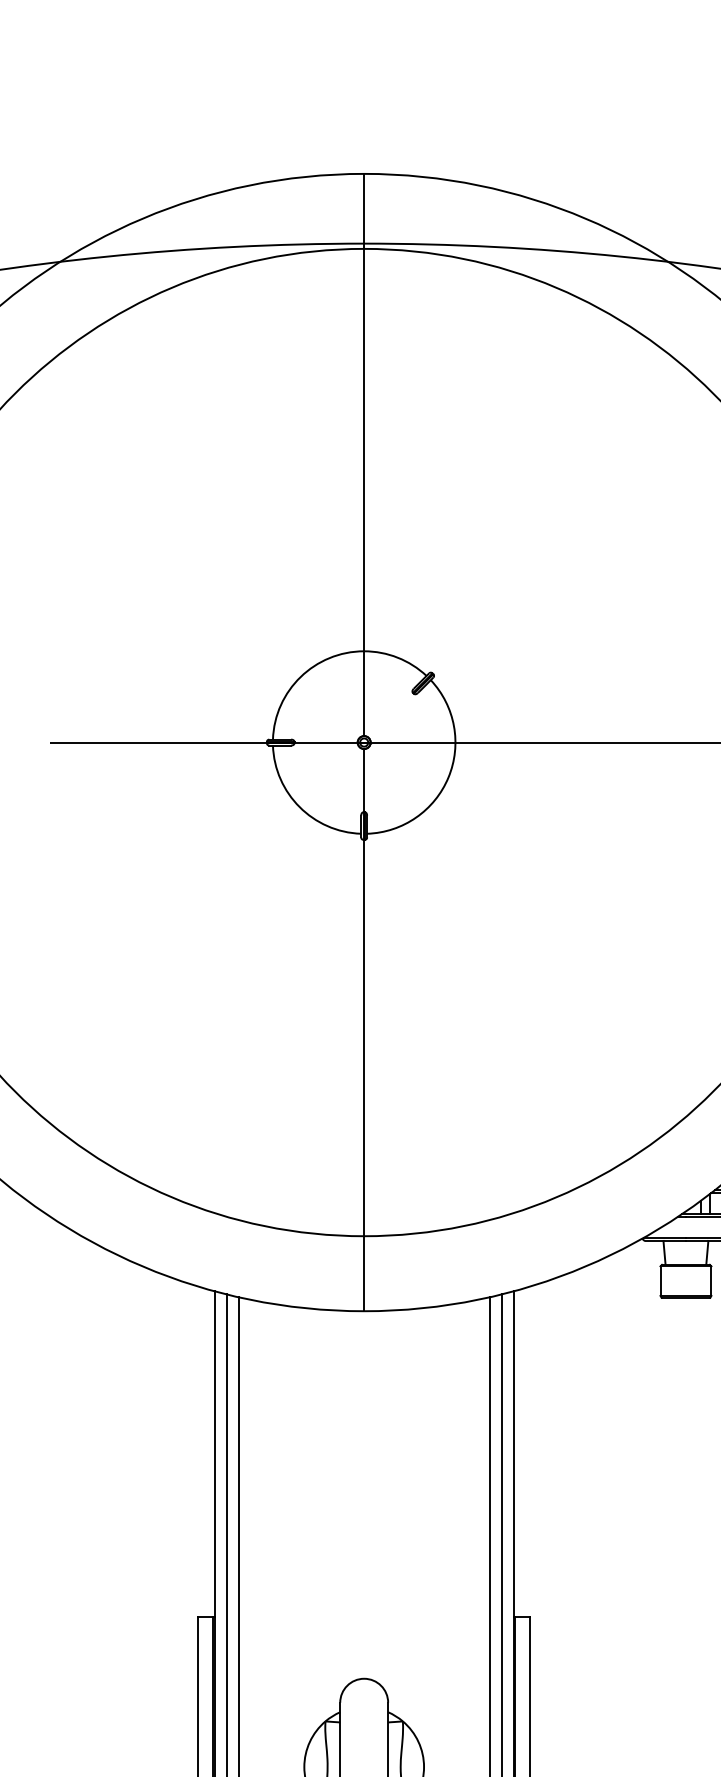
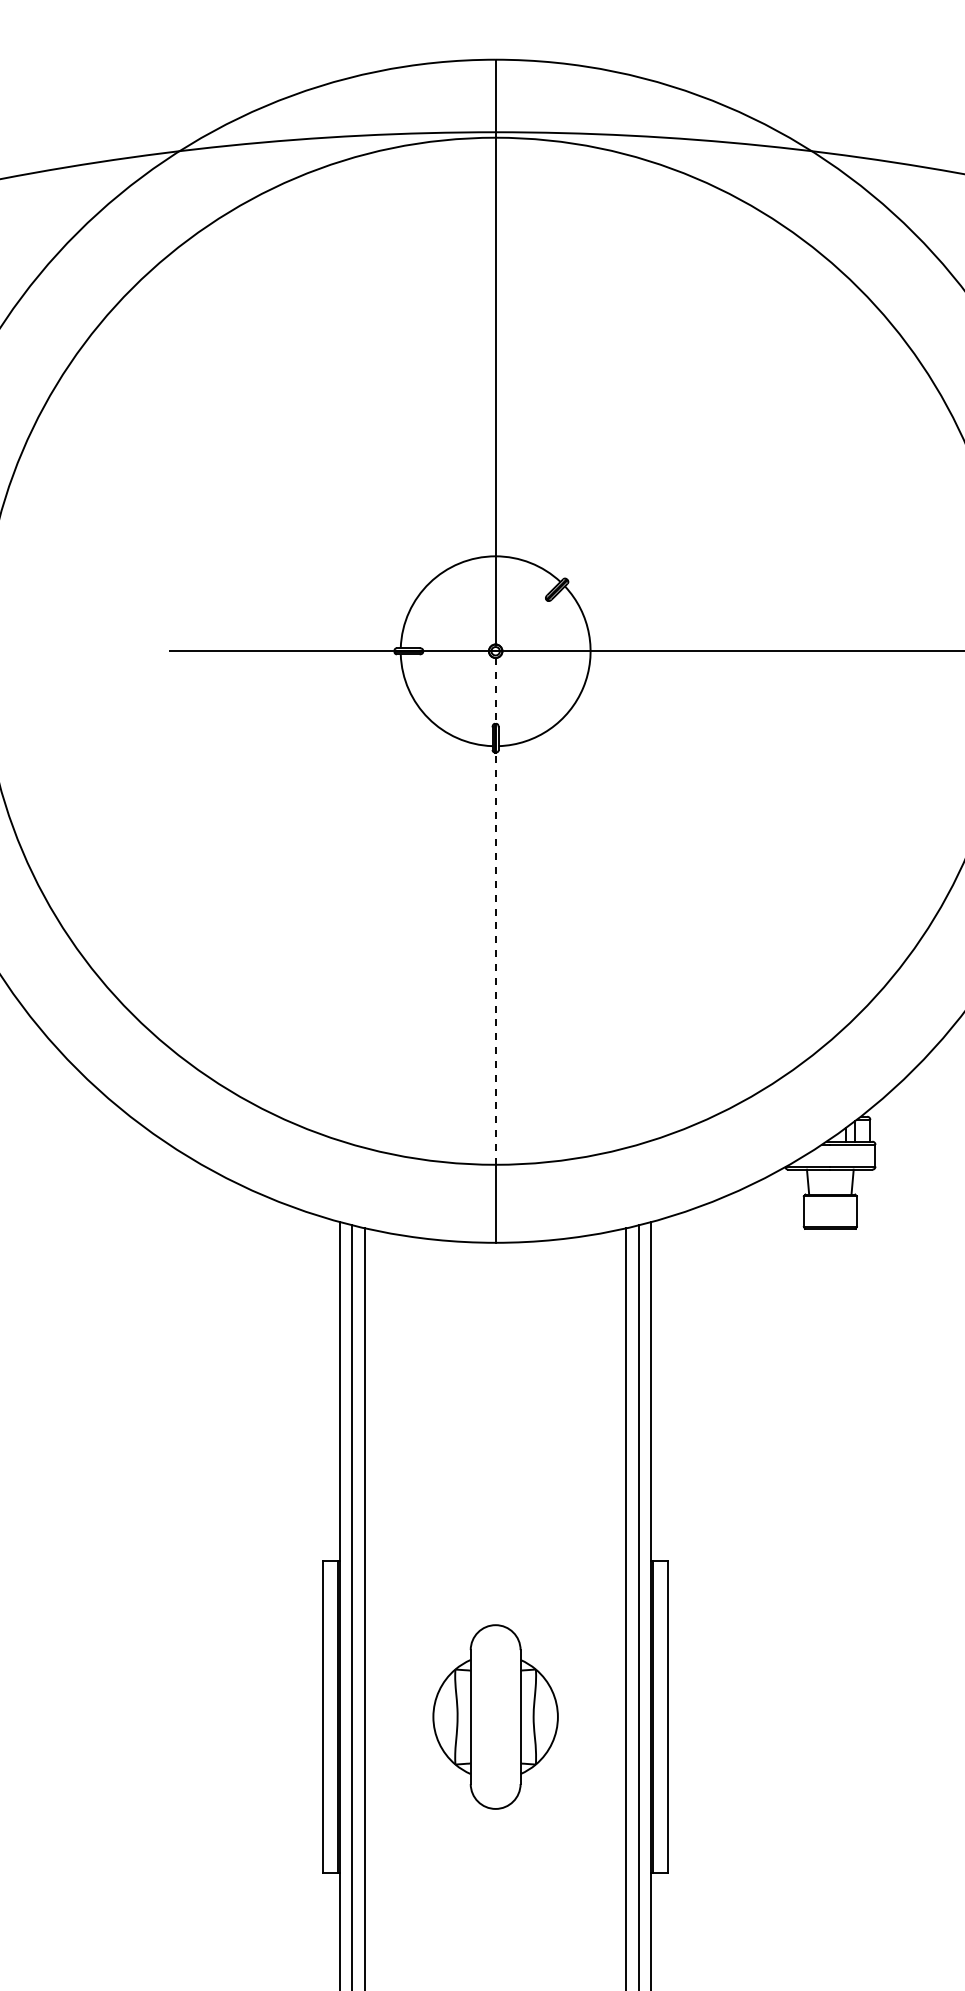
line: (364, 780) -> (495, 690), solid -> dashed
line: (364, 1037) -> (495, 958), solid -> dashed

